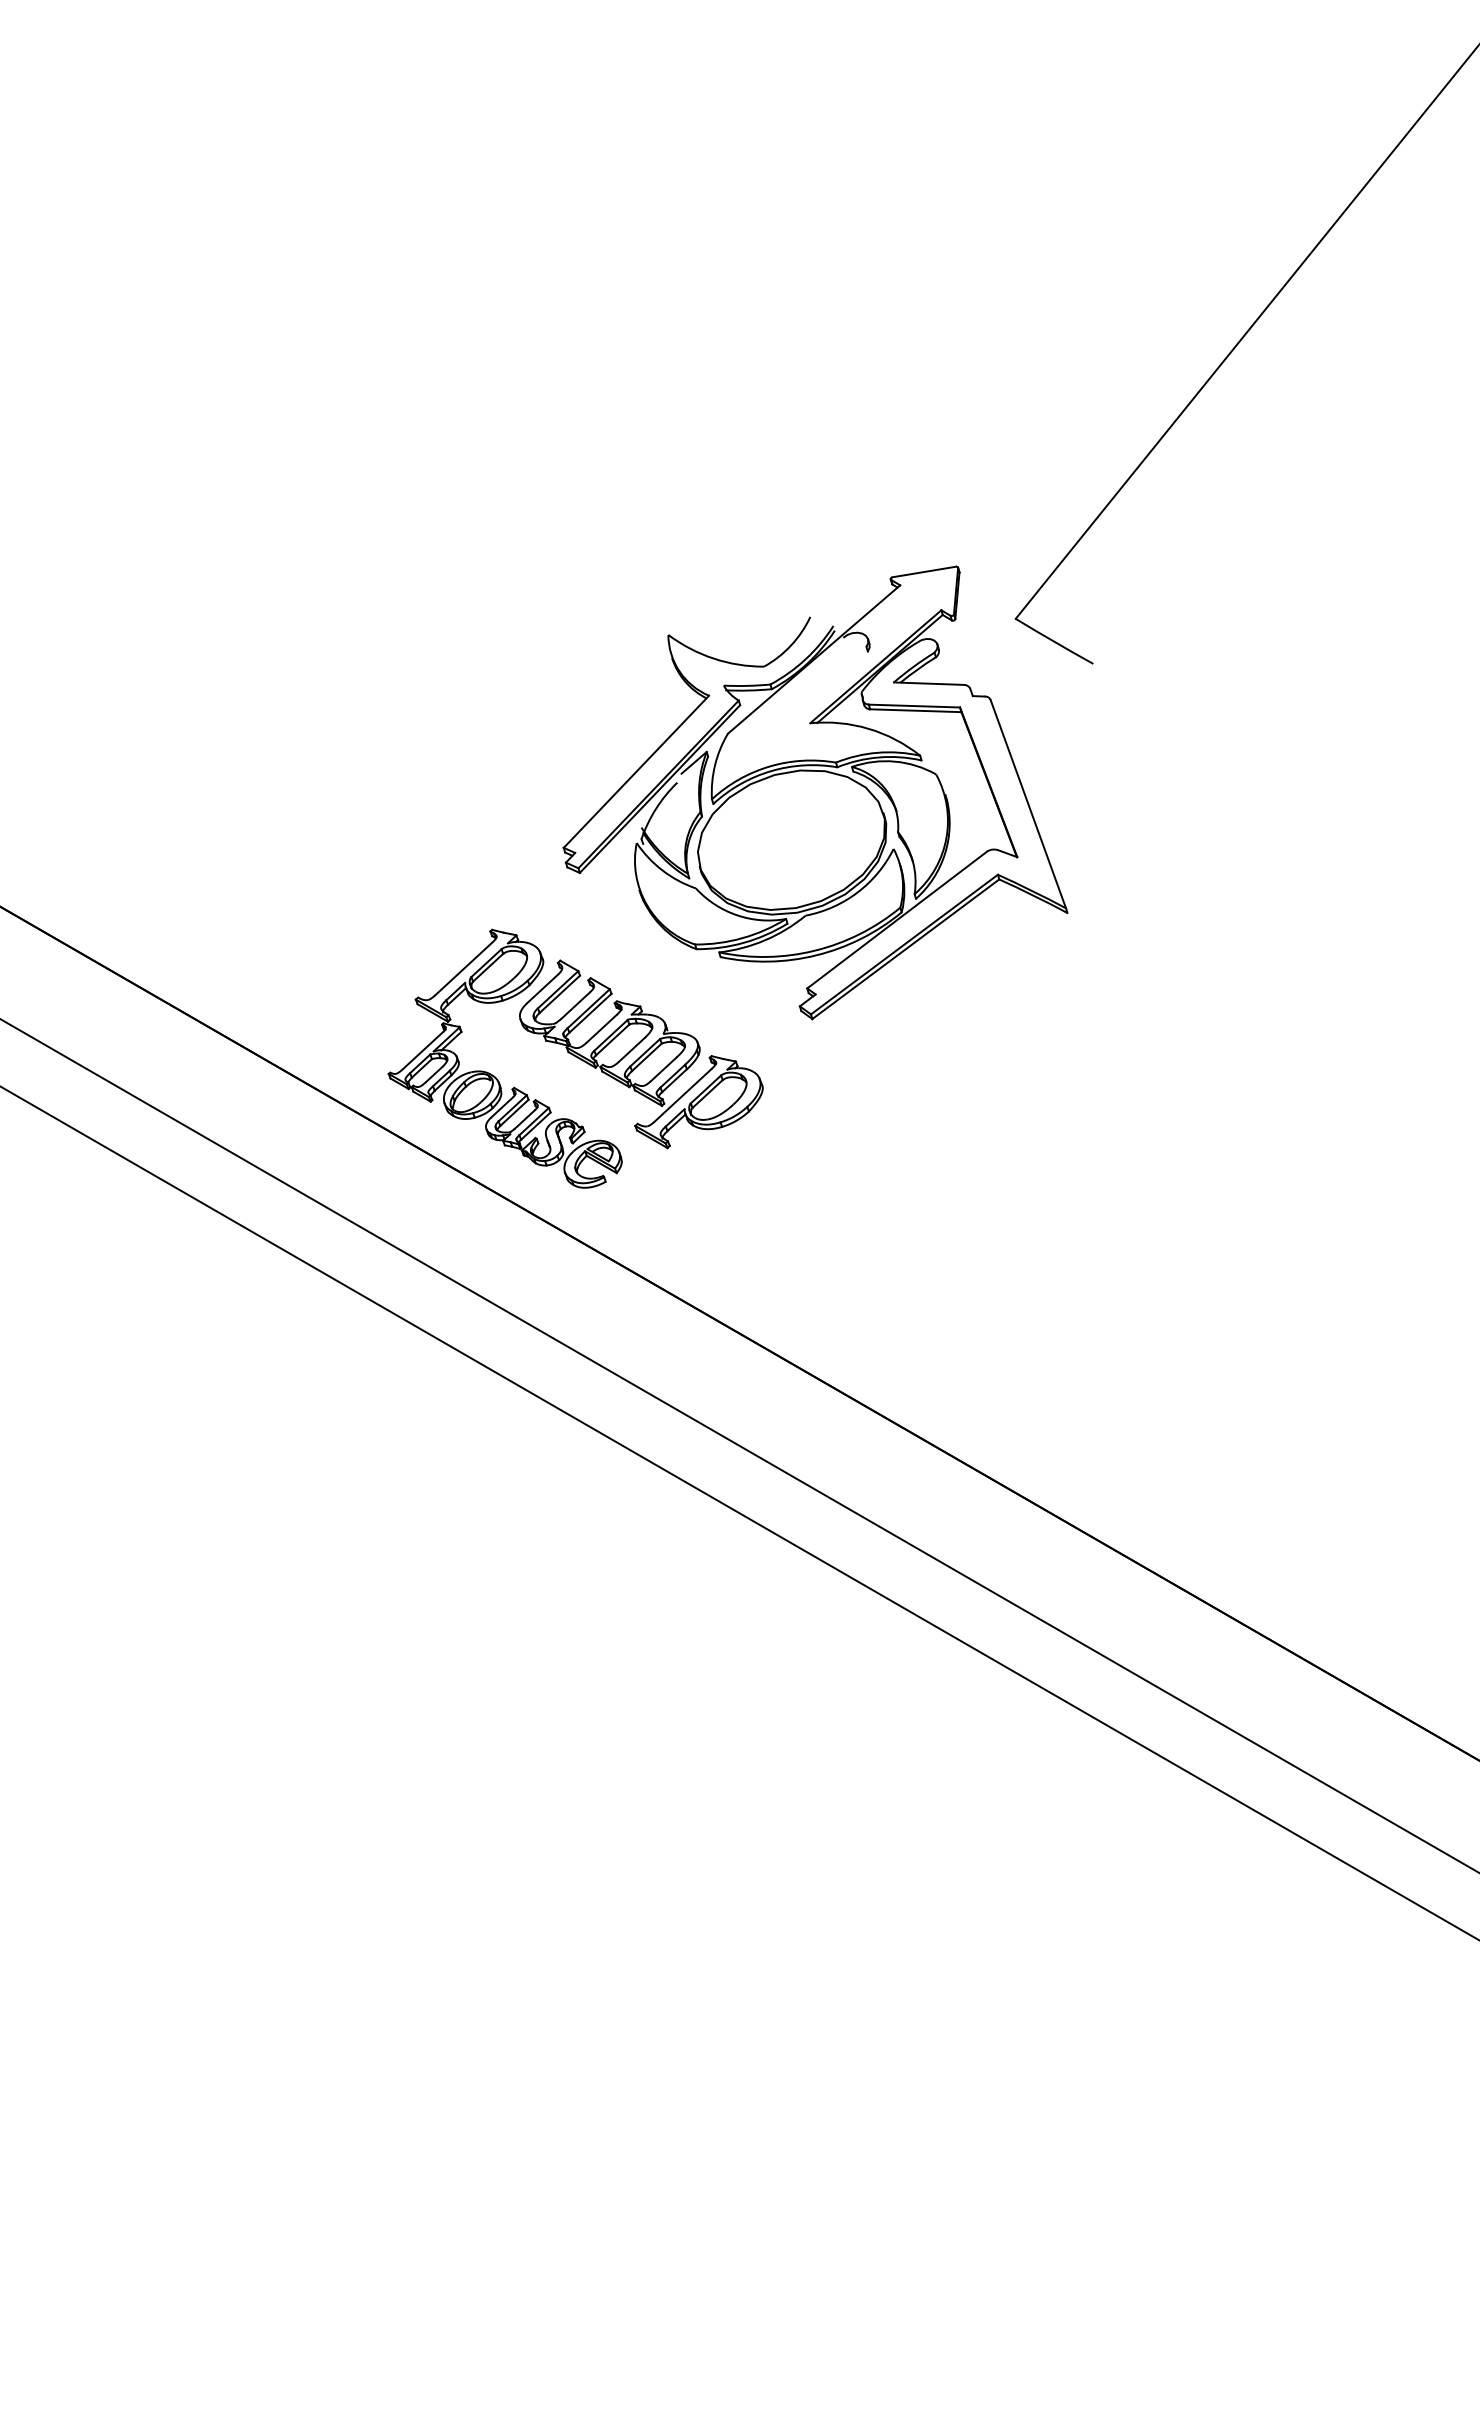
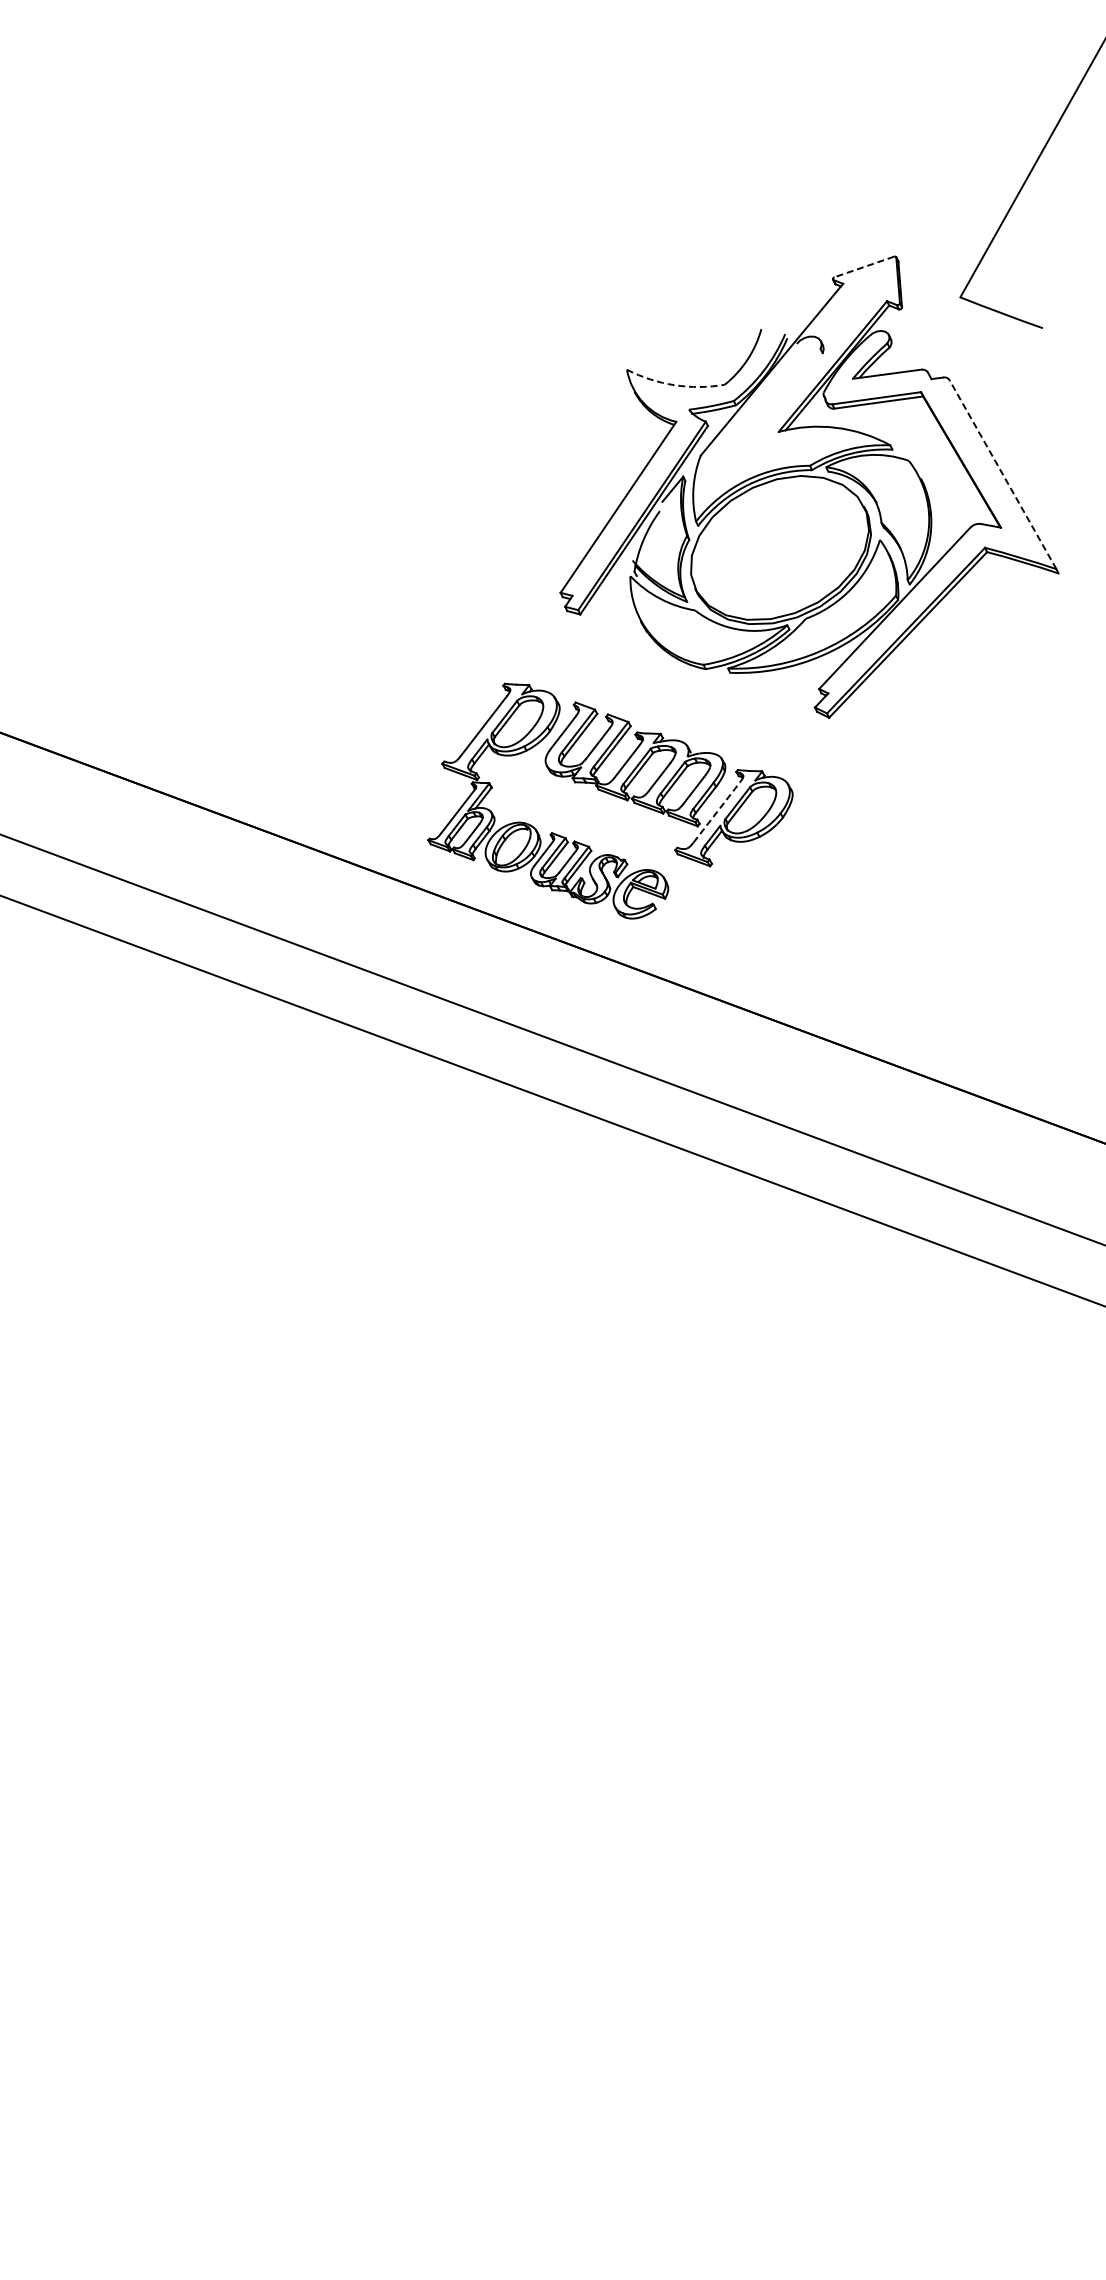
line: (923, 572) -> (863, 267), solid -> dashed
arc: (713, 658) -> (674, 385), solid -> dashed
line: (1028, 804) -> (1003, 474), solid -> dashed
line: (683, 1095) -> (717, 812), solid -> dashed

